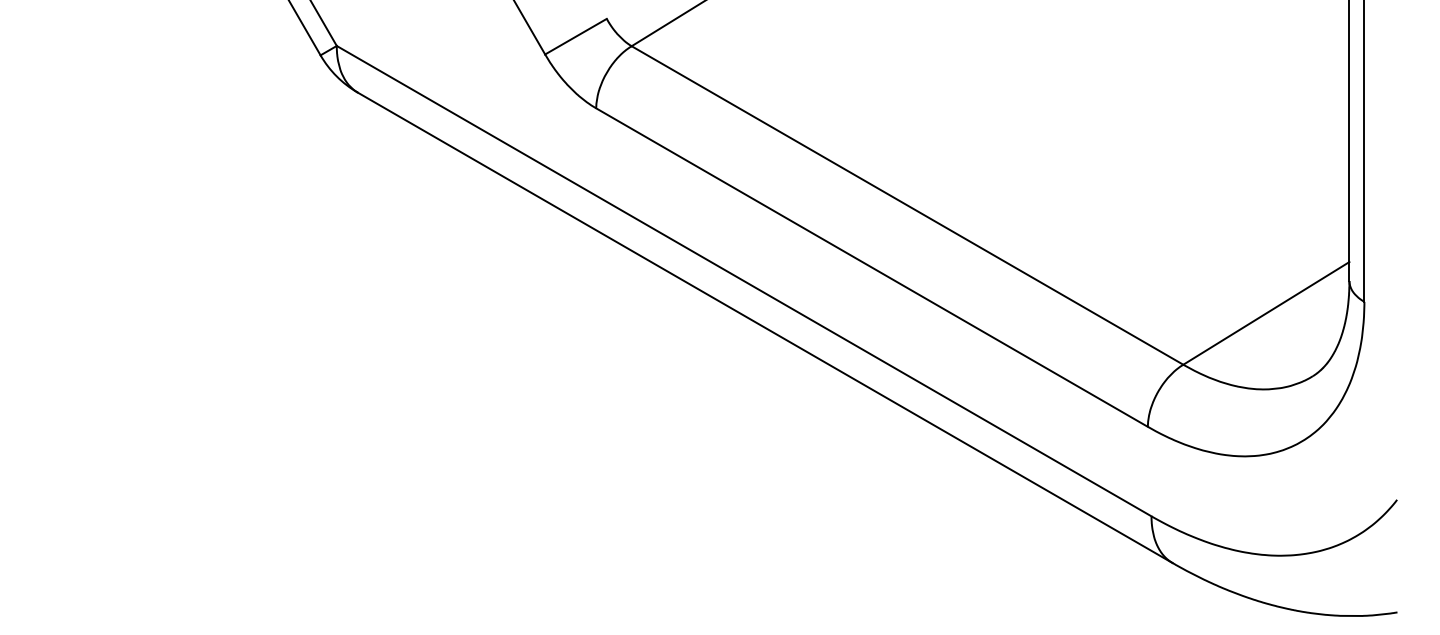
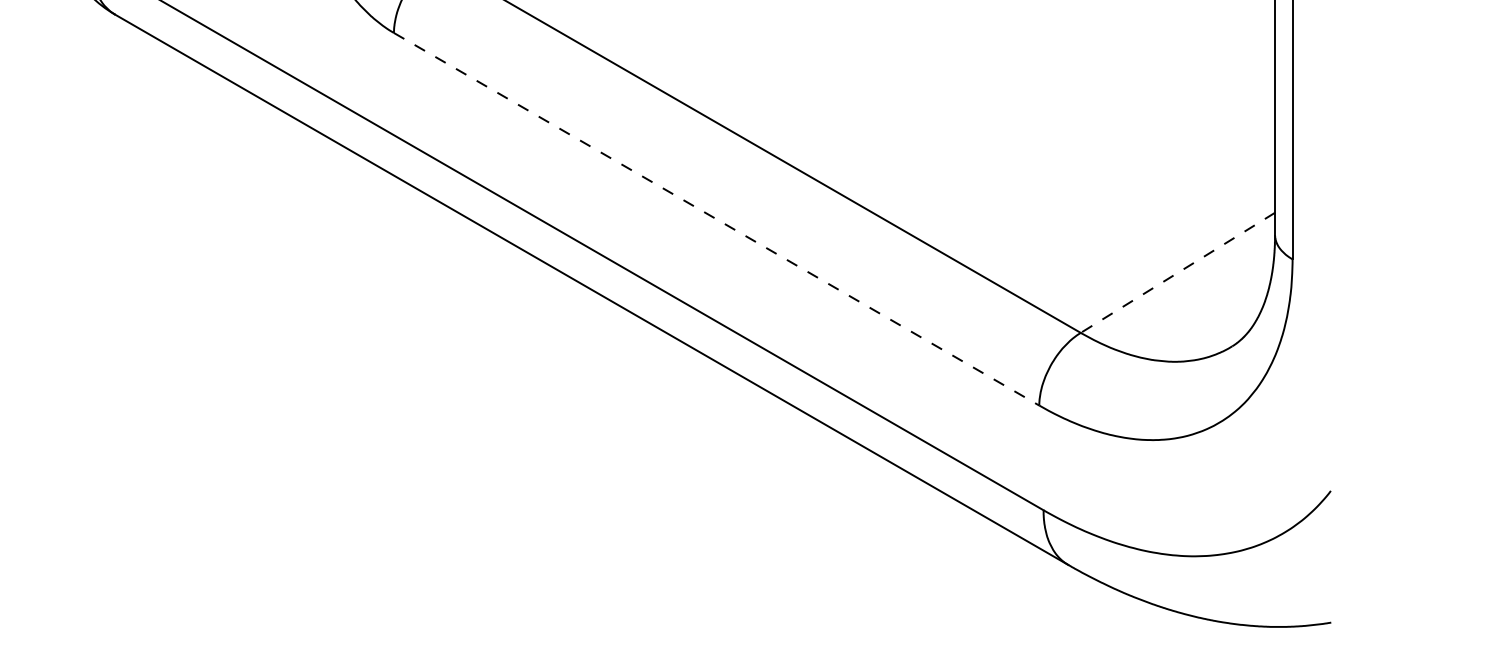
line: (872, 267) -> (717, 219), solid -> dashed
line: (1266, 313) -> (1178, 272), solid -> dashed

